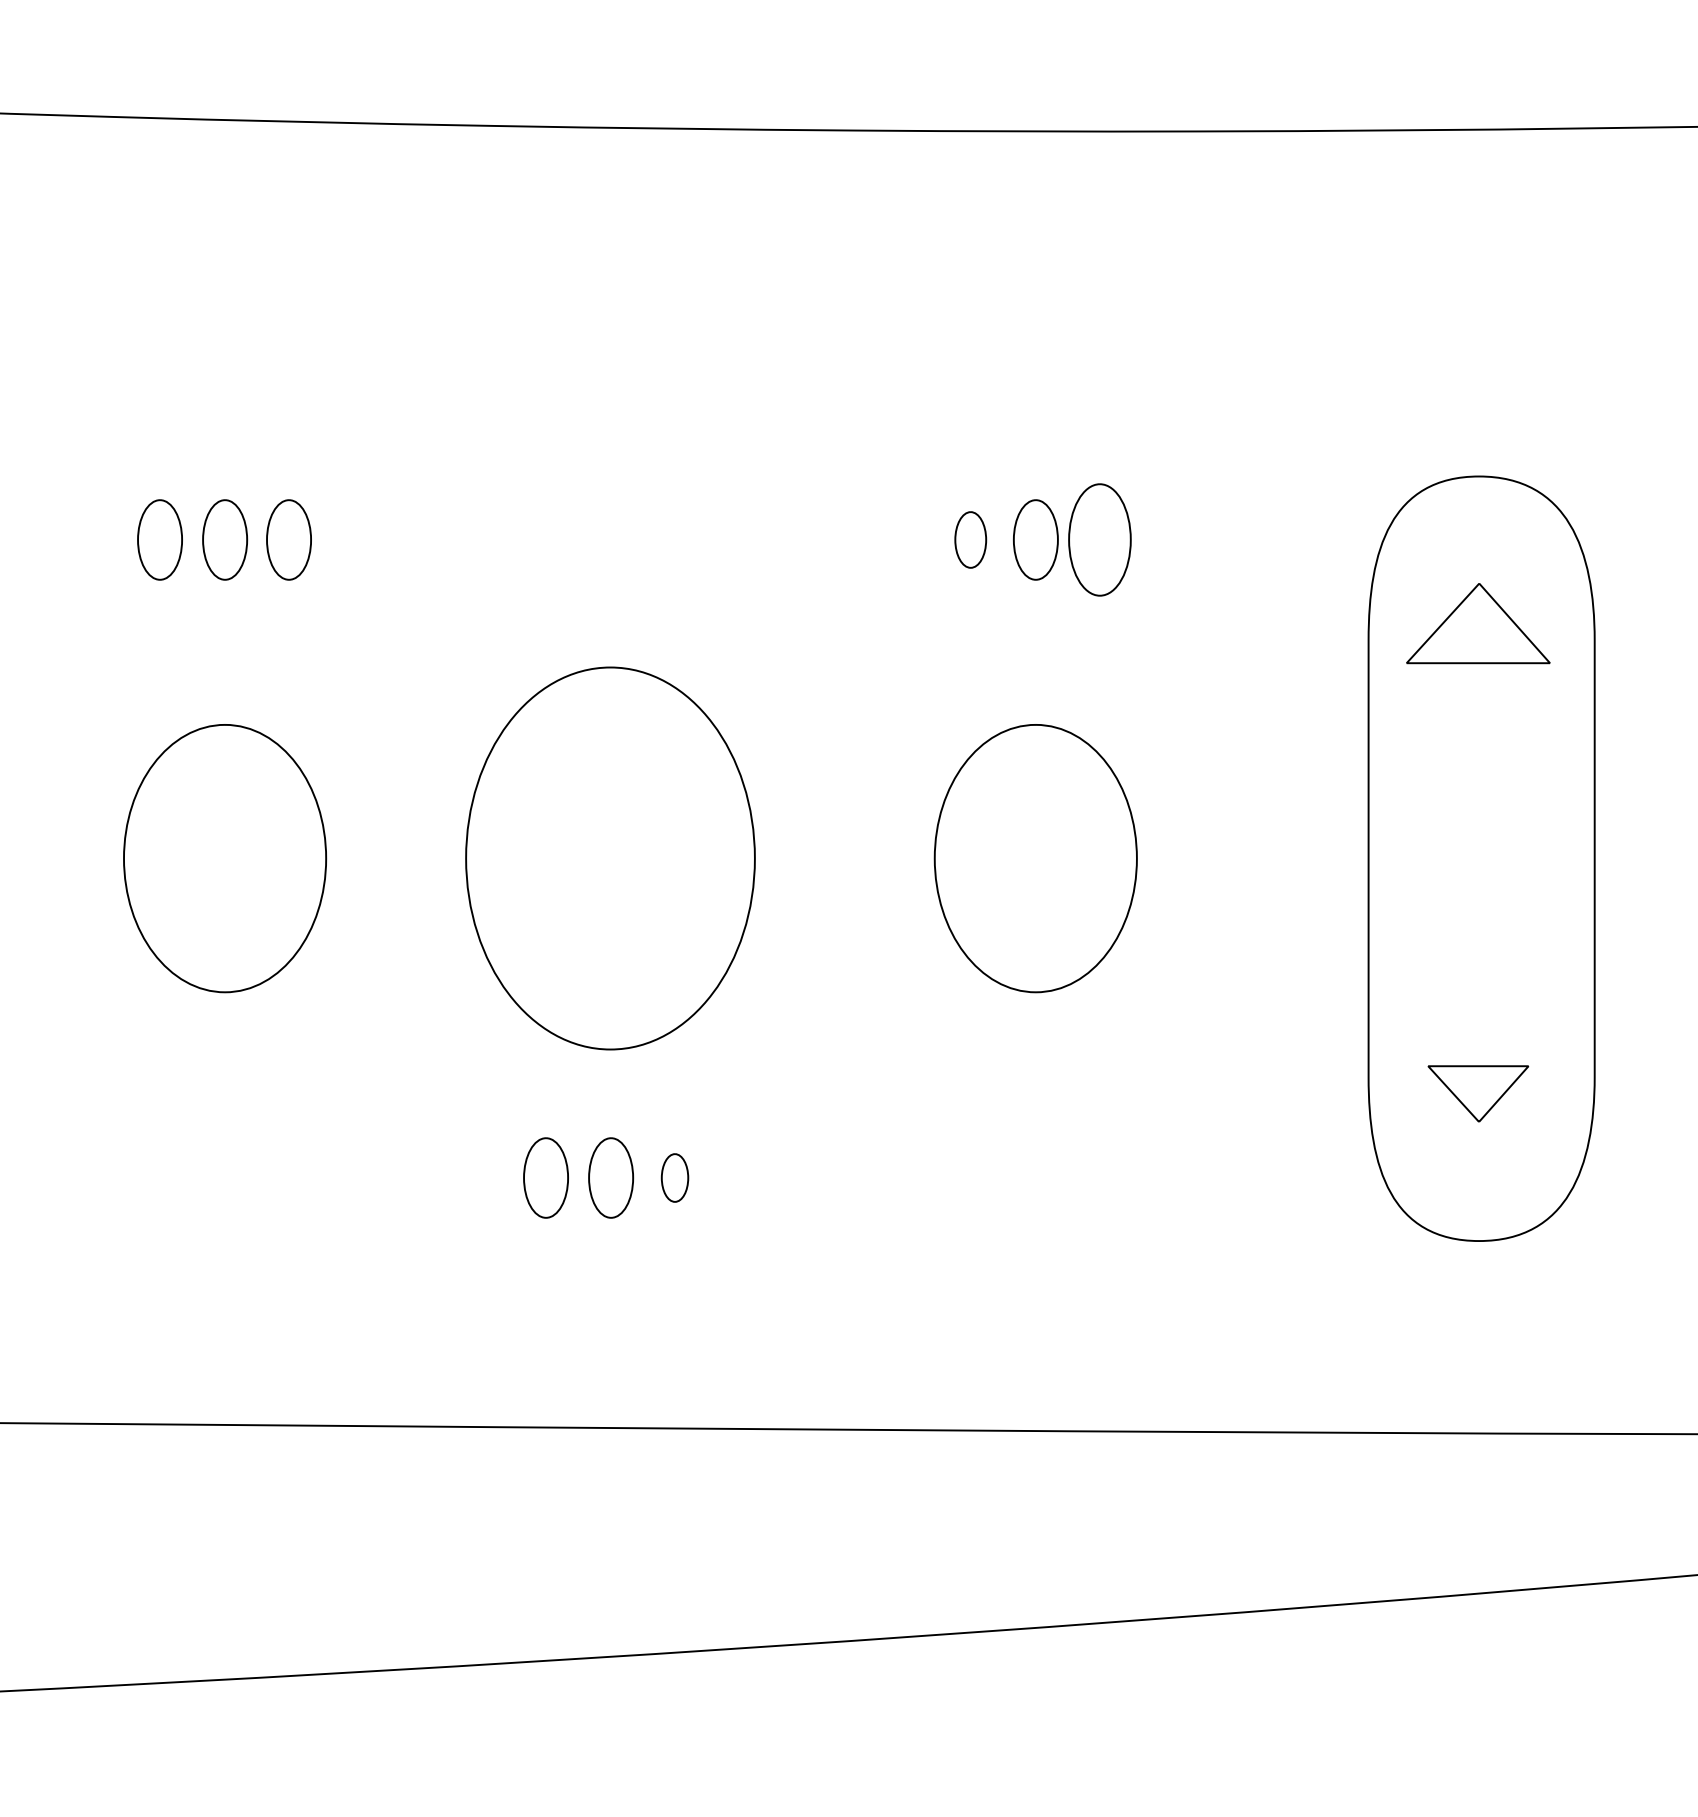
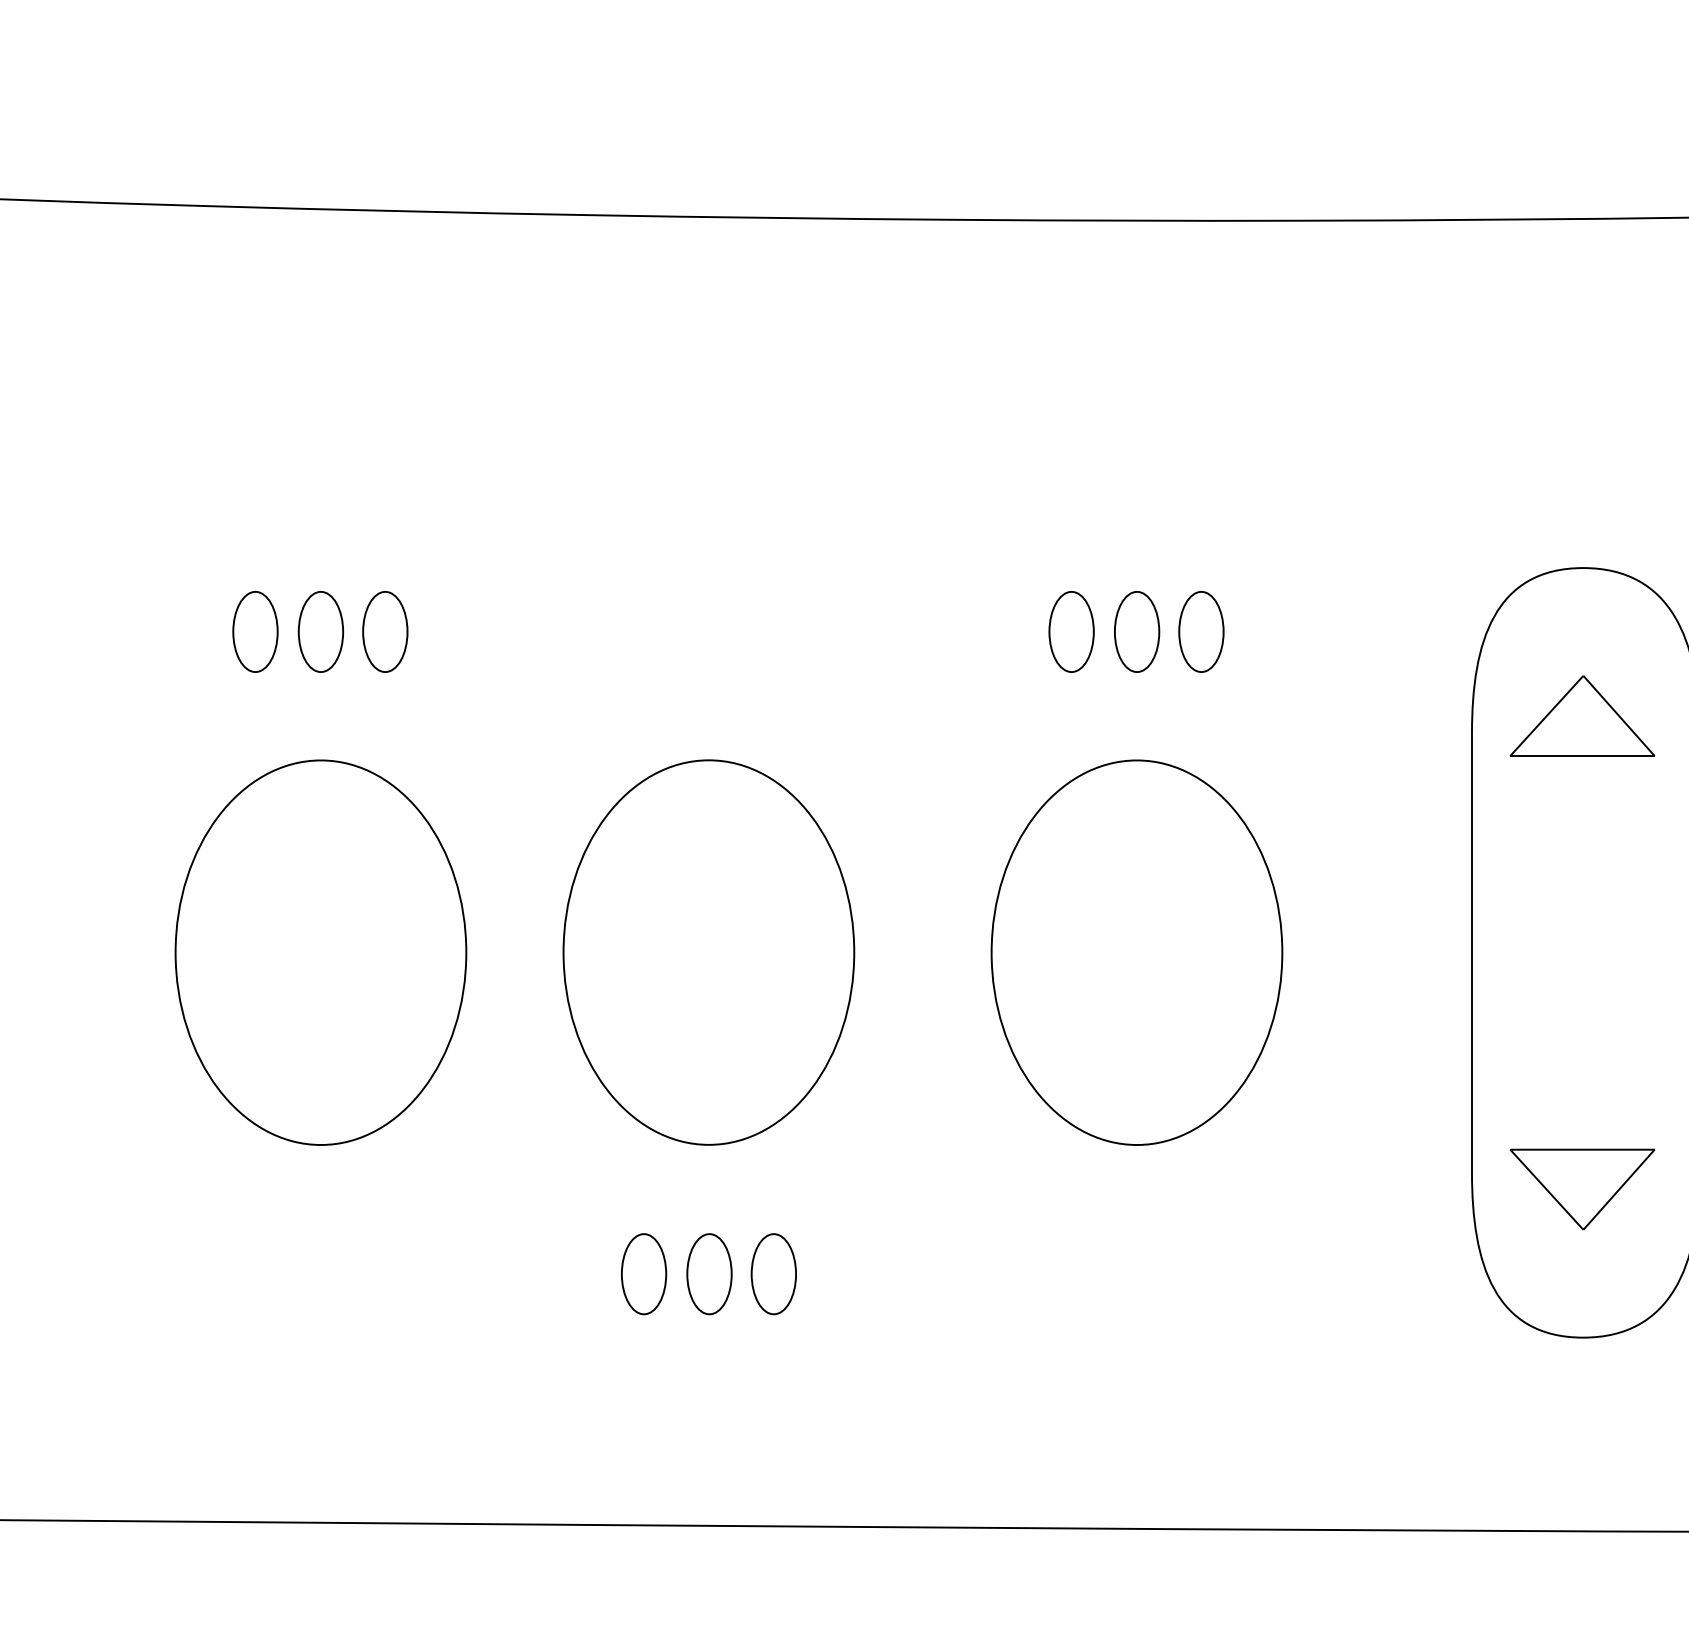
part: (970, 539) -> (1071, 631), size x1.43
part: (1099, 539) -> (1201, 631), size x0.71
part: (224, 858) -> (320, 952), size x1.43
part: (1035, 858) -> (1136, 952), size x1.43
part: (1478, 1093) -> (1582, 1189), size x1.43
part: (674, 1177) -> (773, 1273), size x1.67

